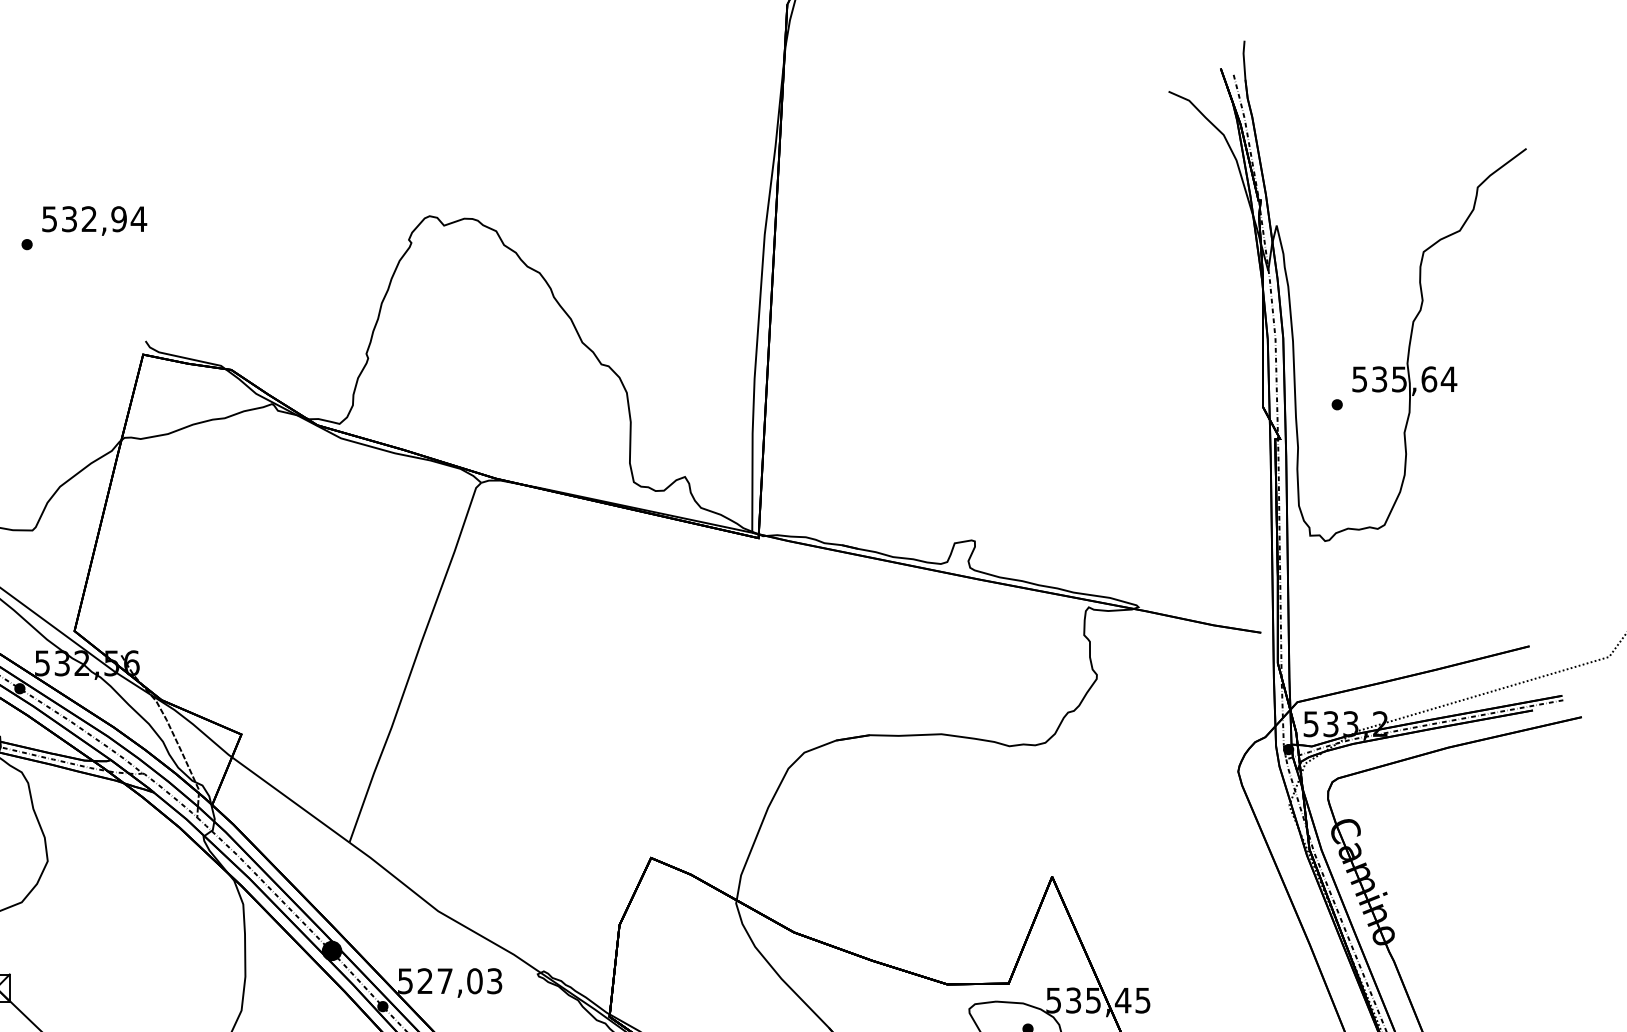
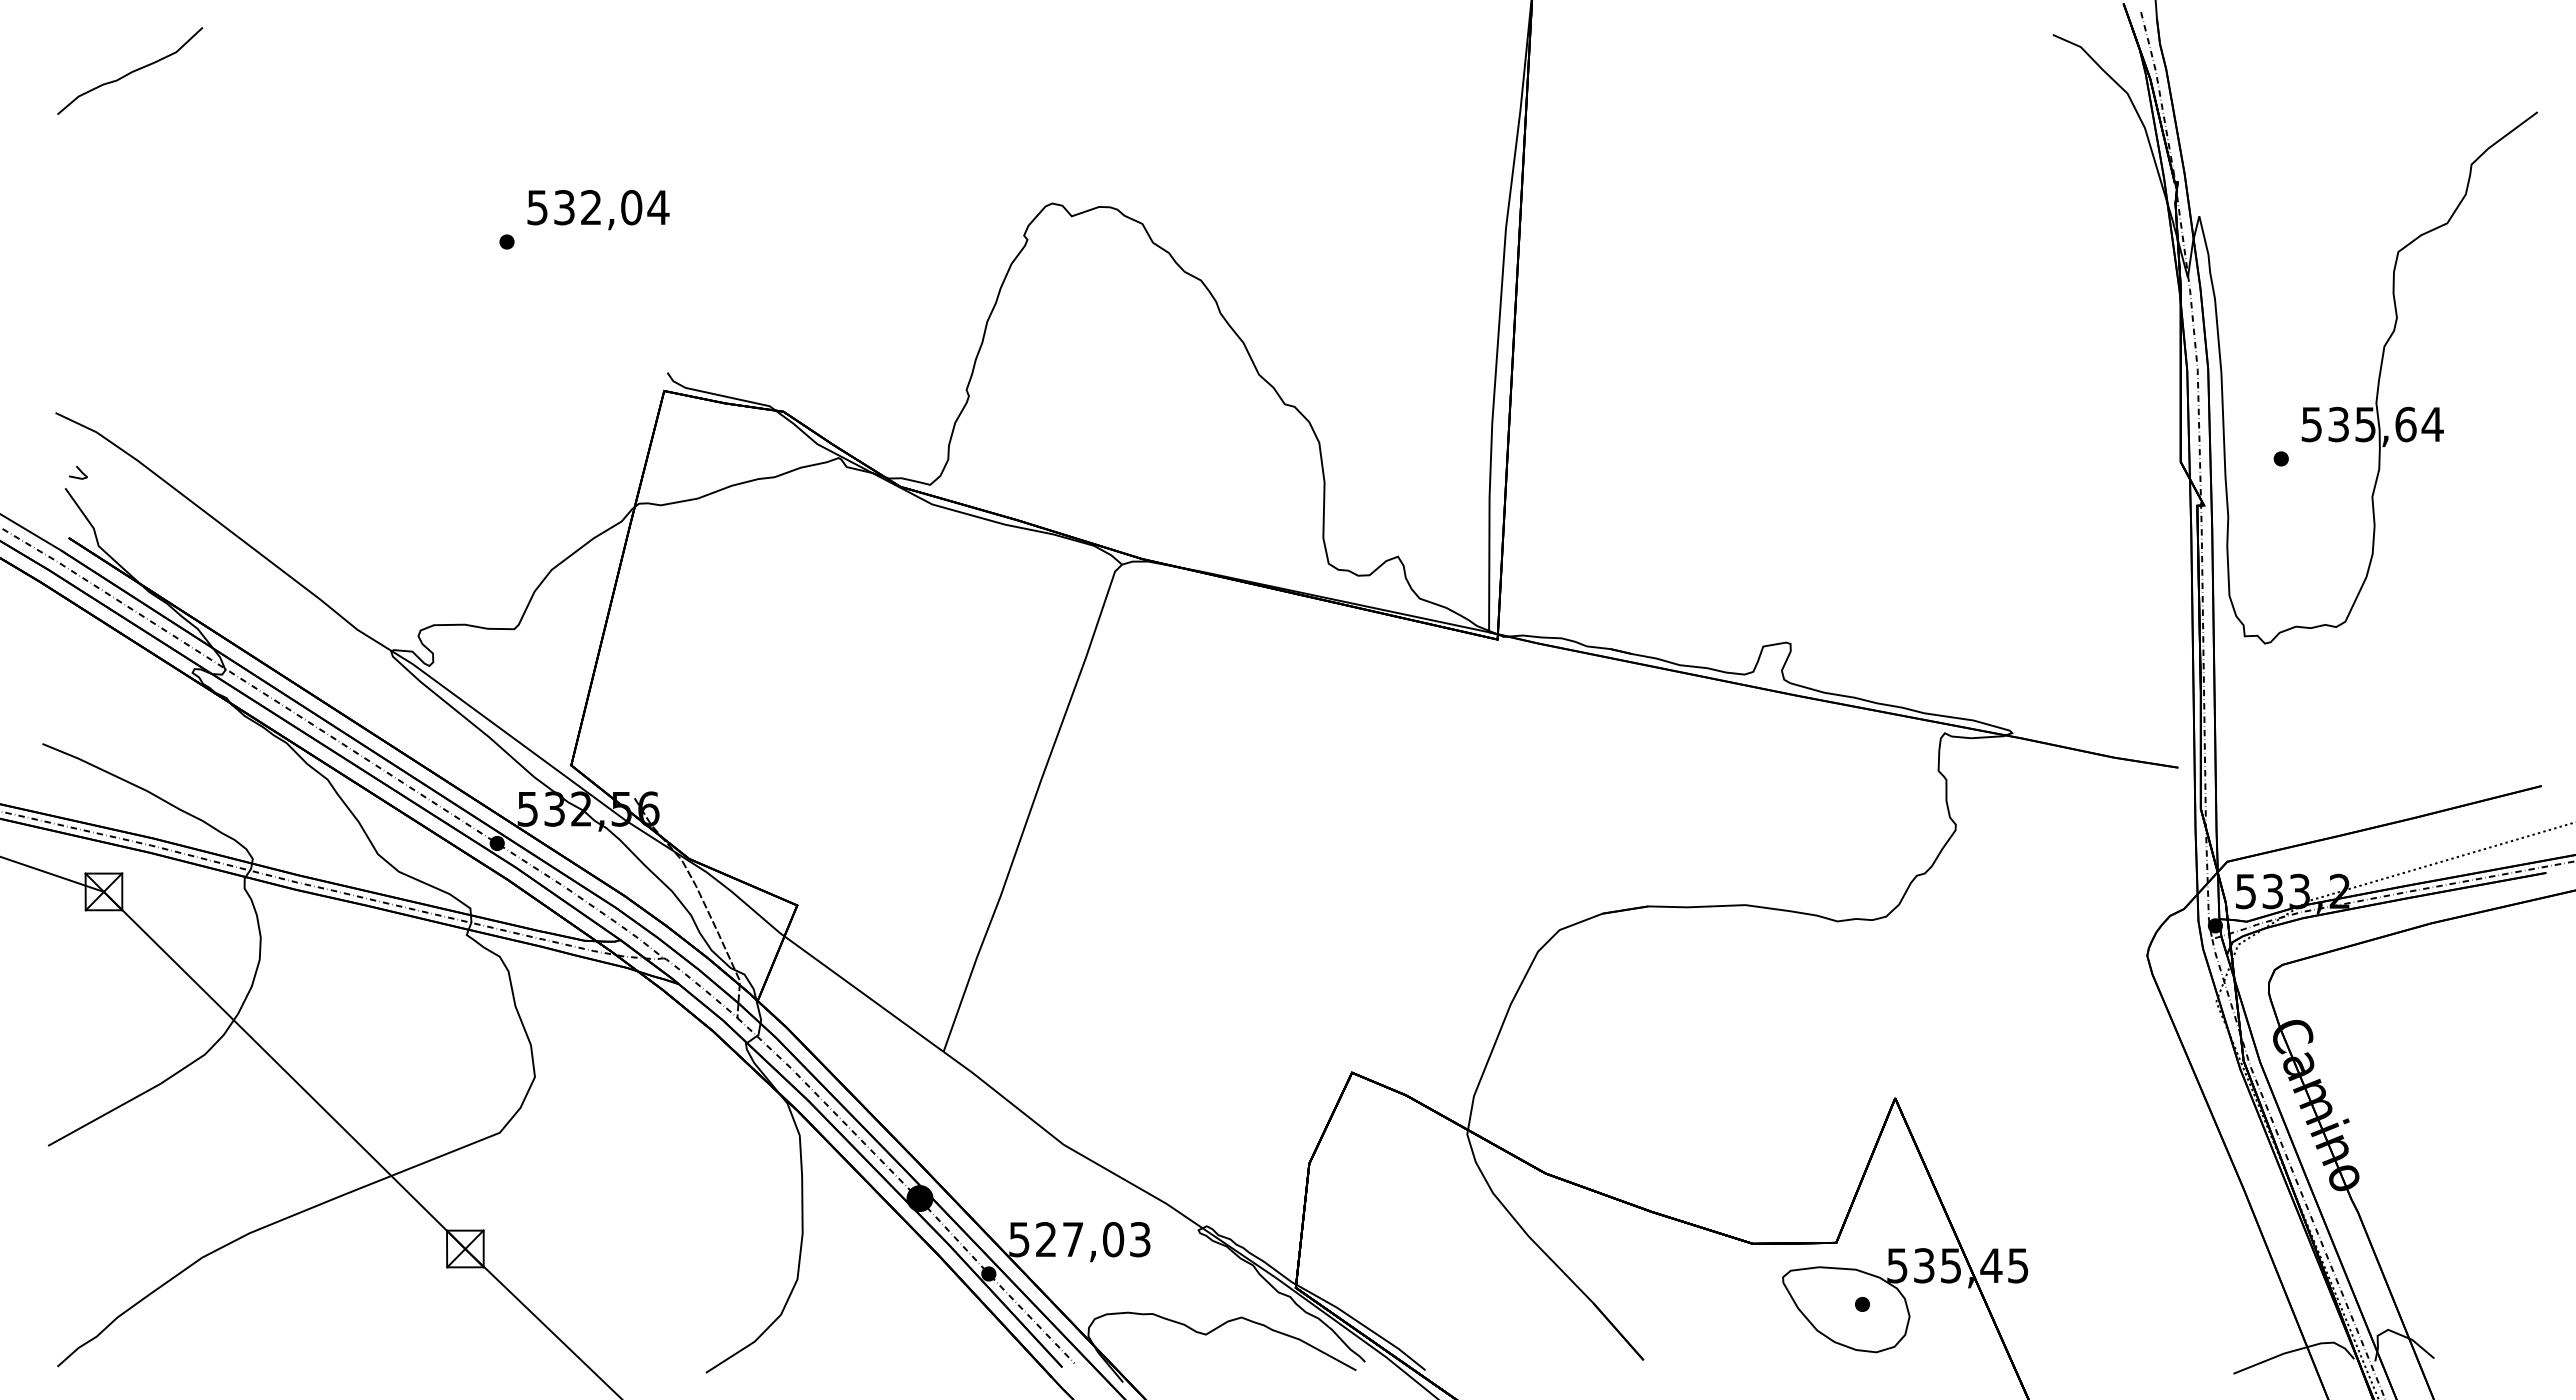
text: (119, 219) -> (631, 207), 532,94 -> 532,04

